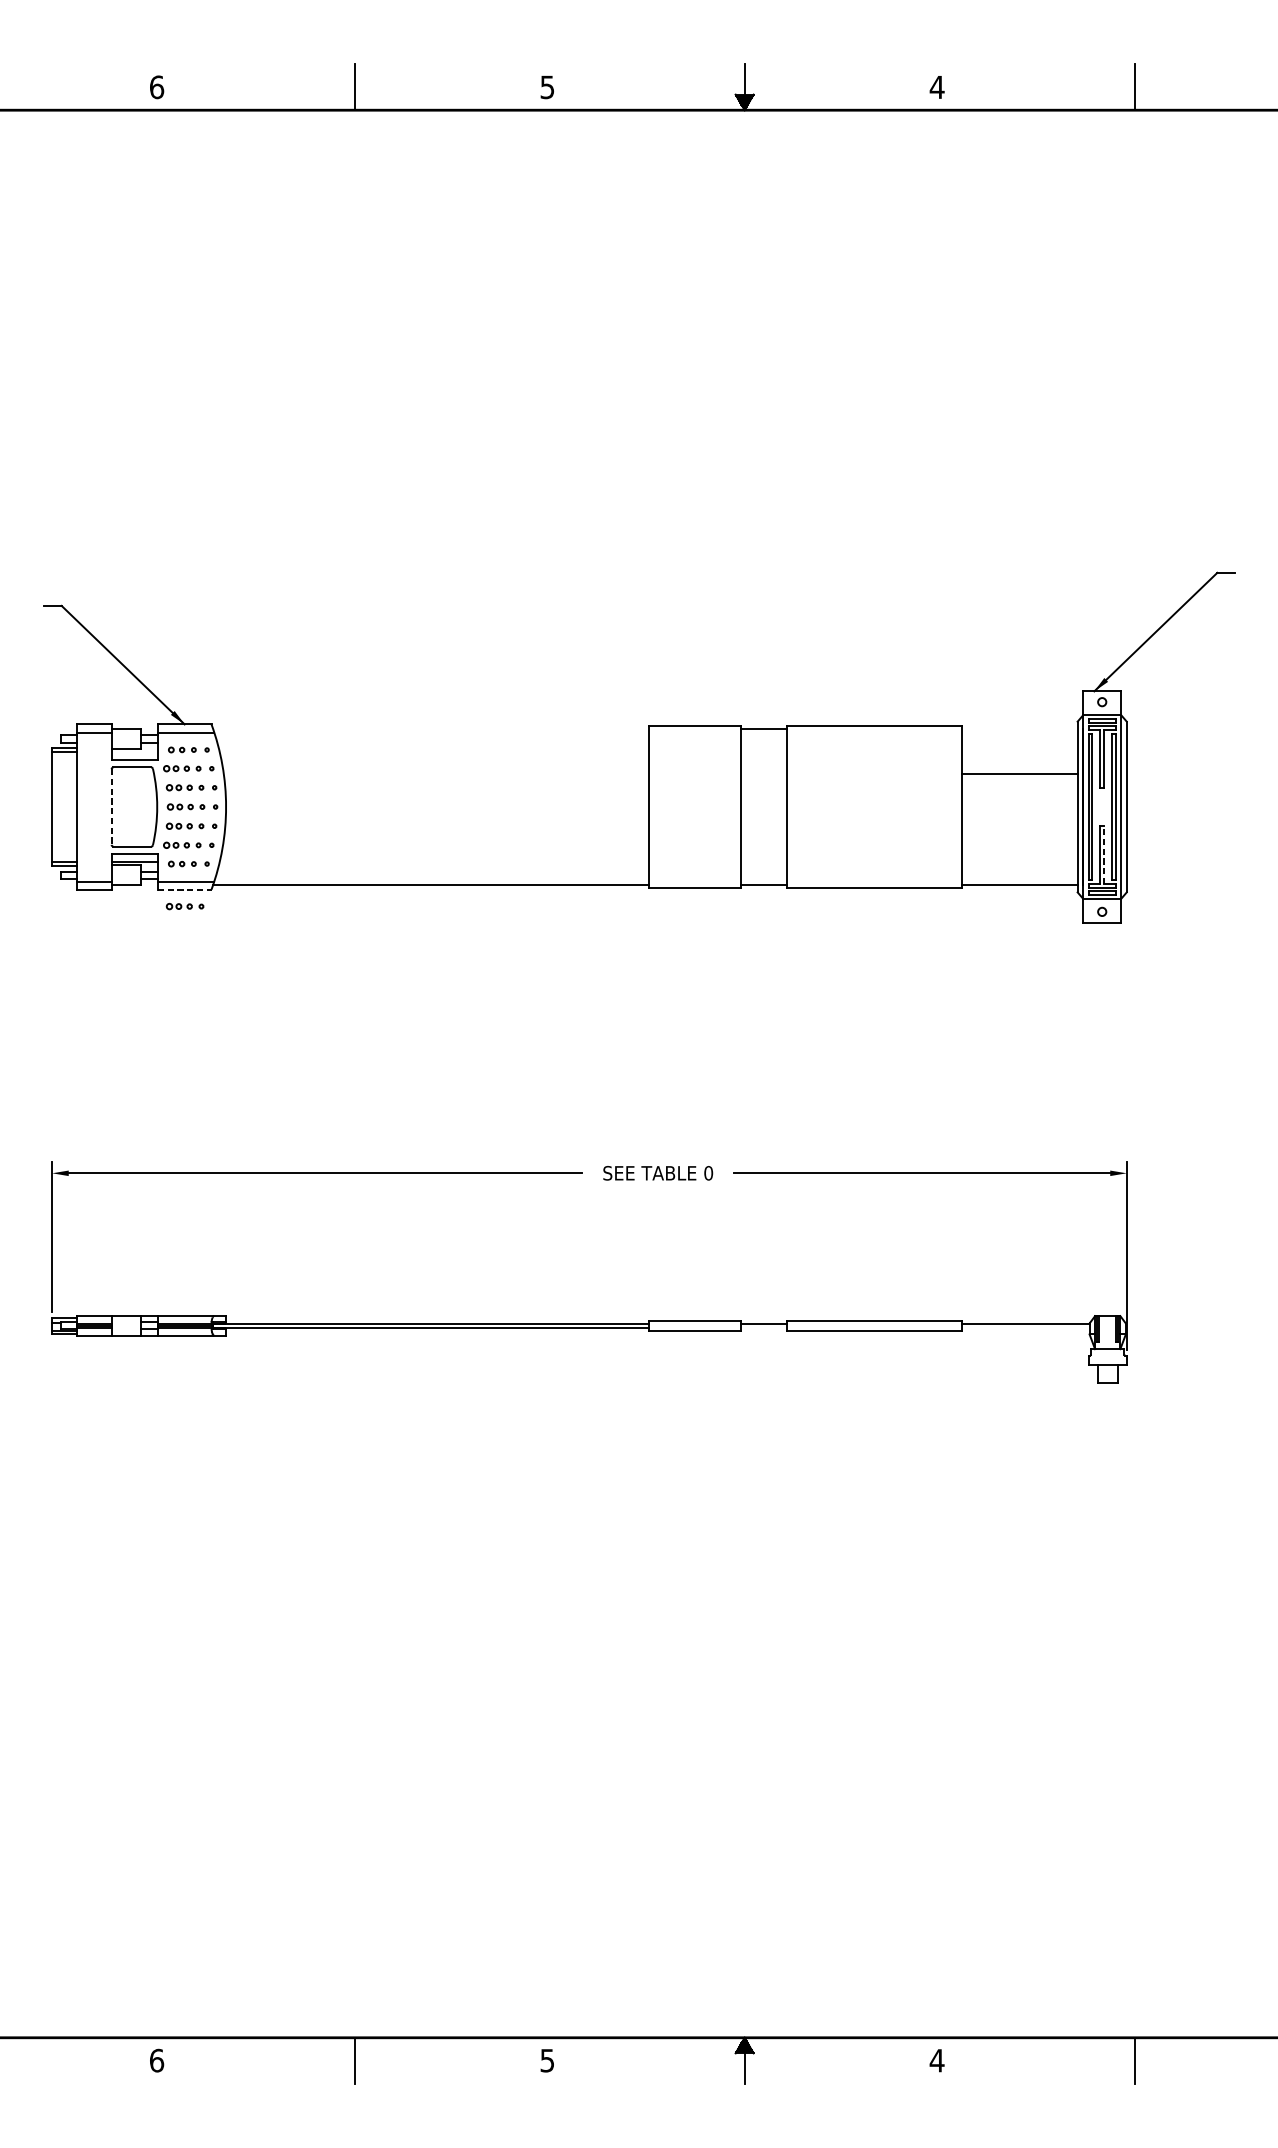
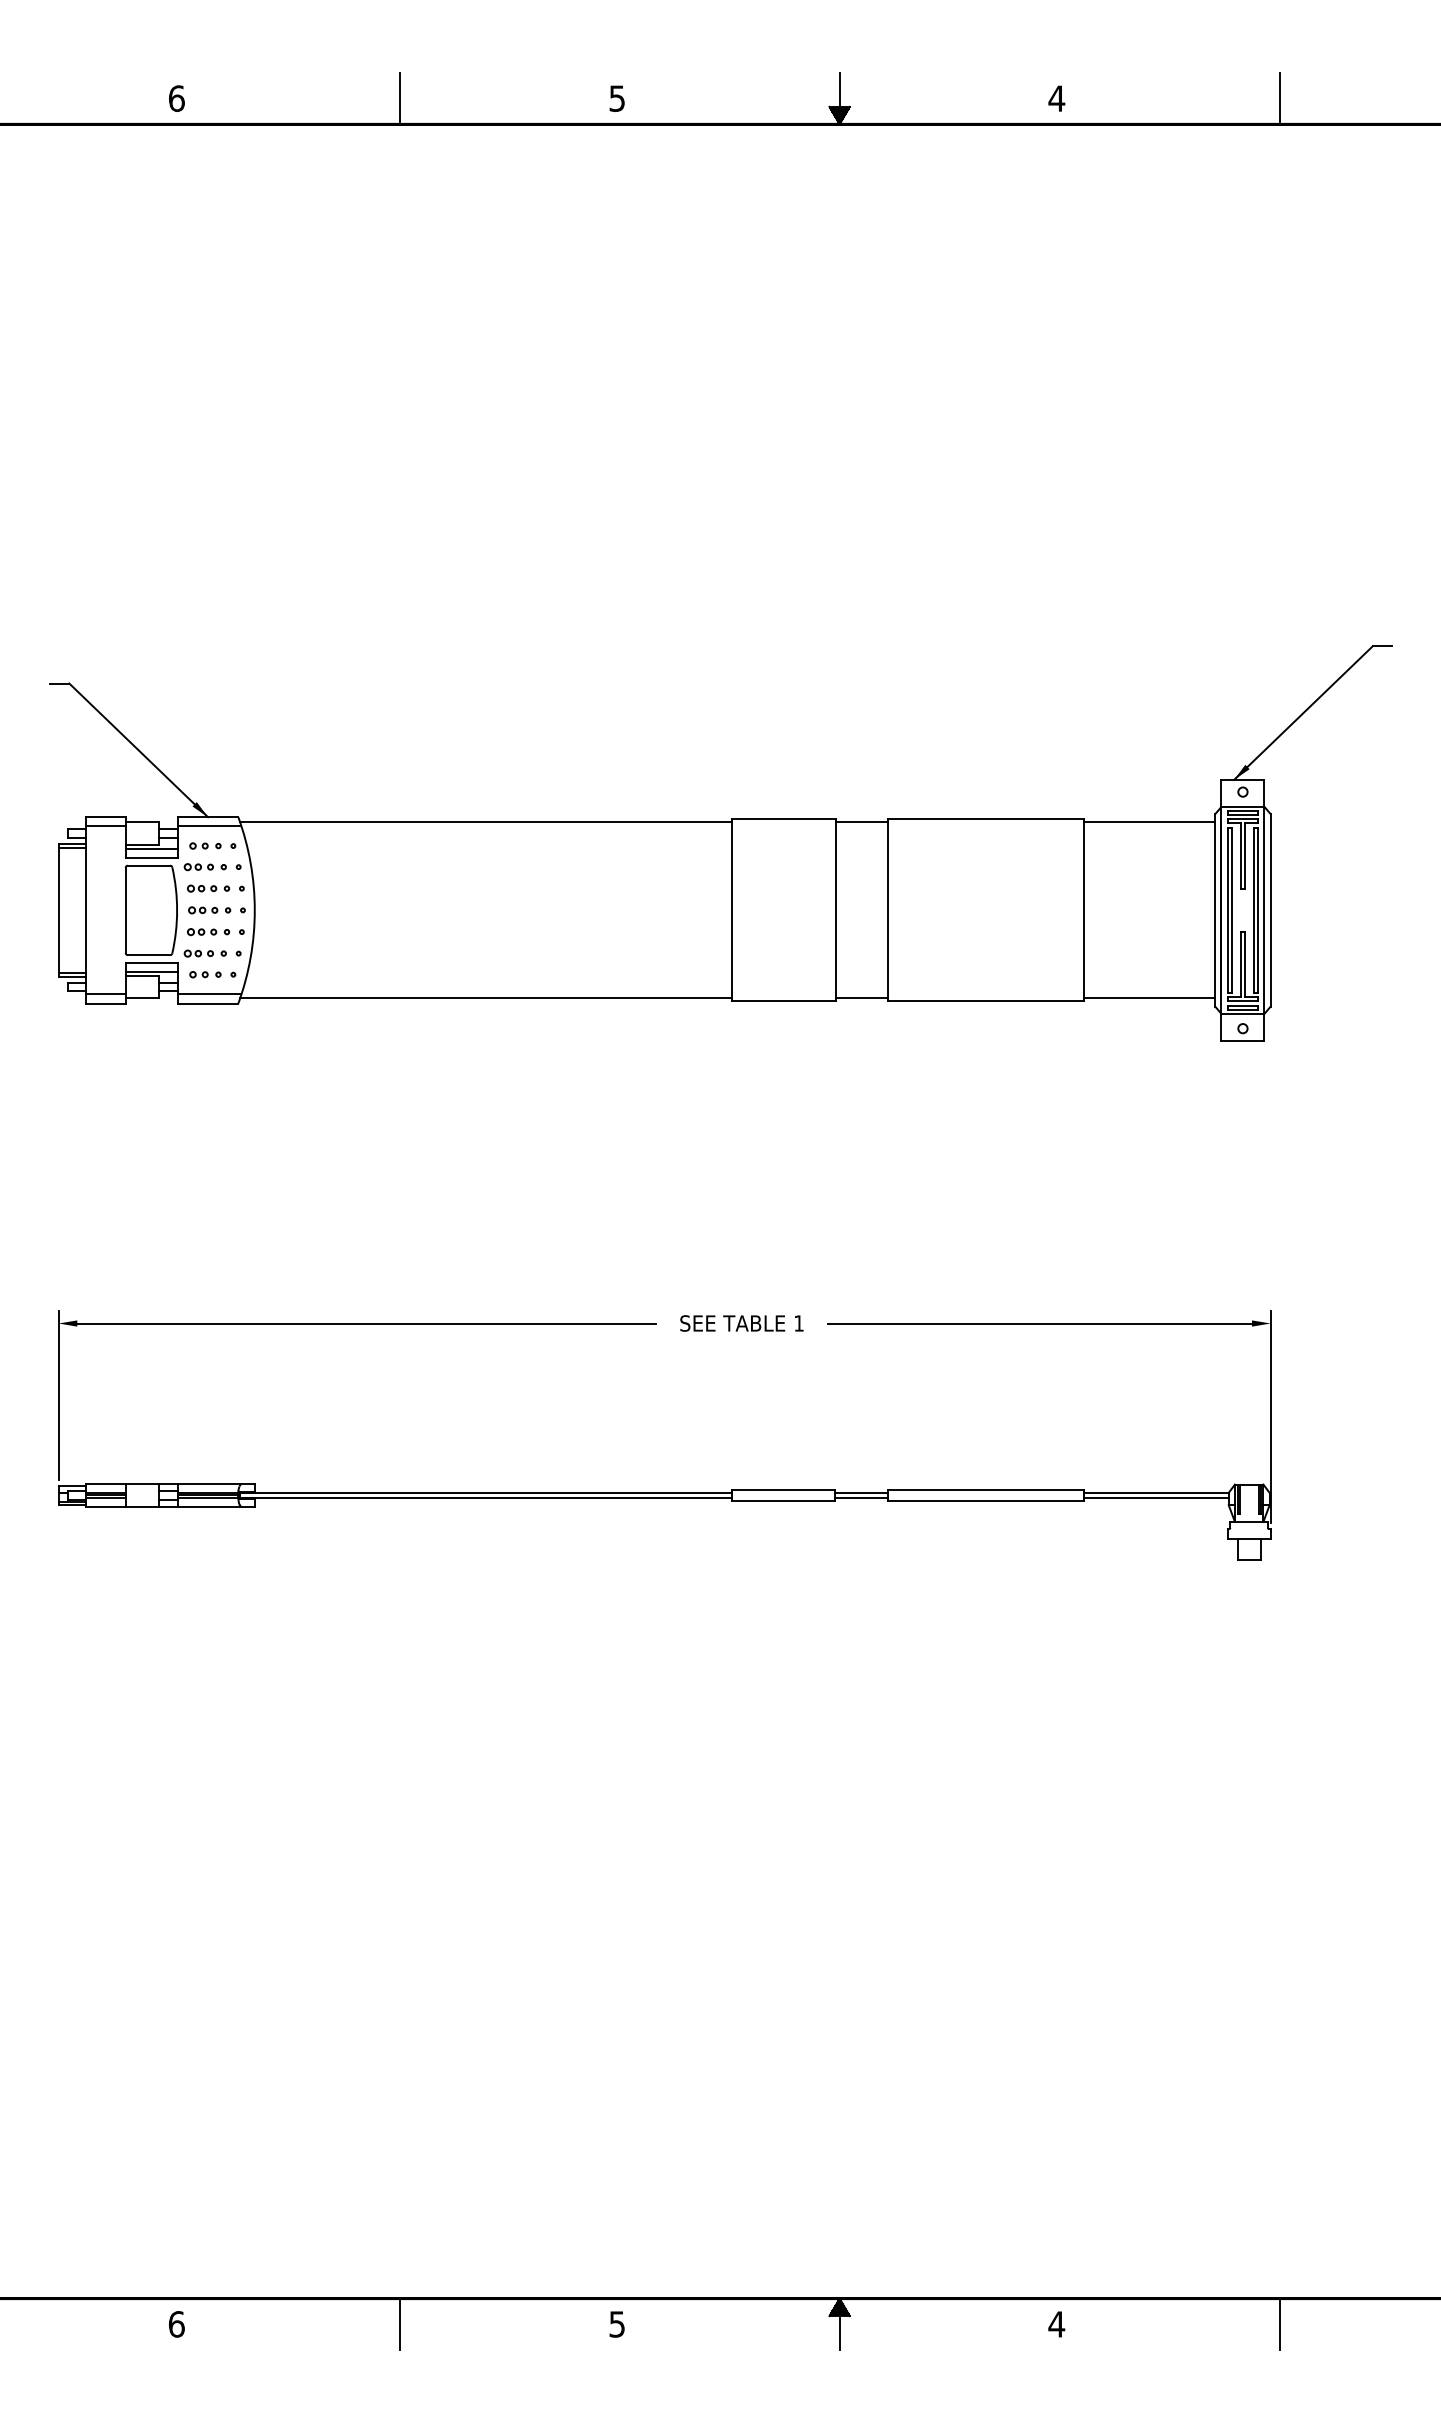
line: (431, 729) -> (486, 822), added
line: (134, 752) -> (151, 848), added
line: (1019, 774) -> (1149, 822), moved
line: (111, 807) -> (125, 910), dashed -> solid
line: (1104, 855) -> (1245, 964), dashed -> solid
line: (185, 889) -> (208, 1003), dashed -> solid
part: (185, 906) -> (208, 1022), removed
text: (709, 1173) -> (799, 1323), 0 -> 1
line: (764, 1327) -> (861, 1497), added
line: (1025, 1327) -> (1156, 1497), added

